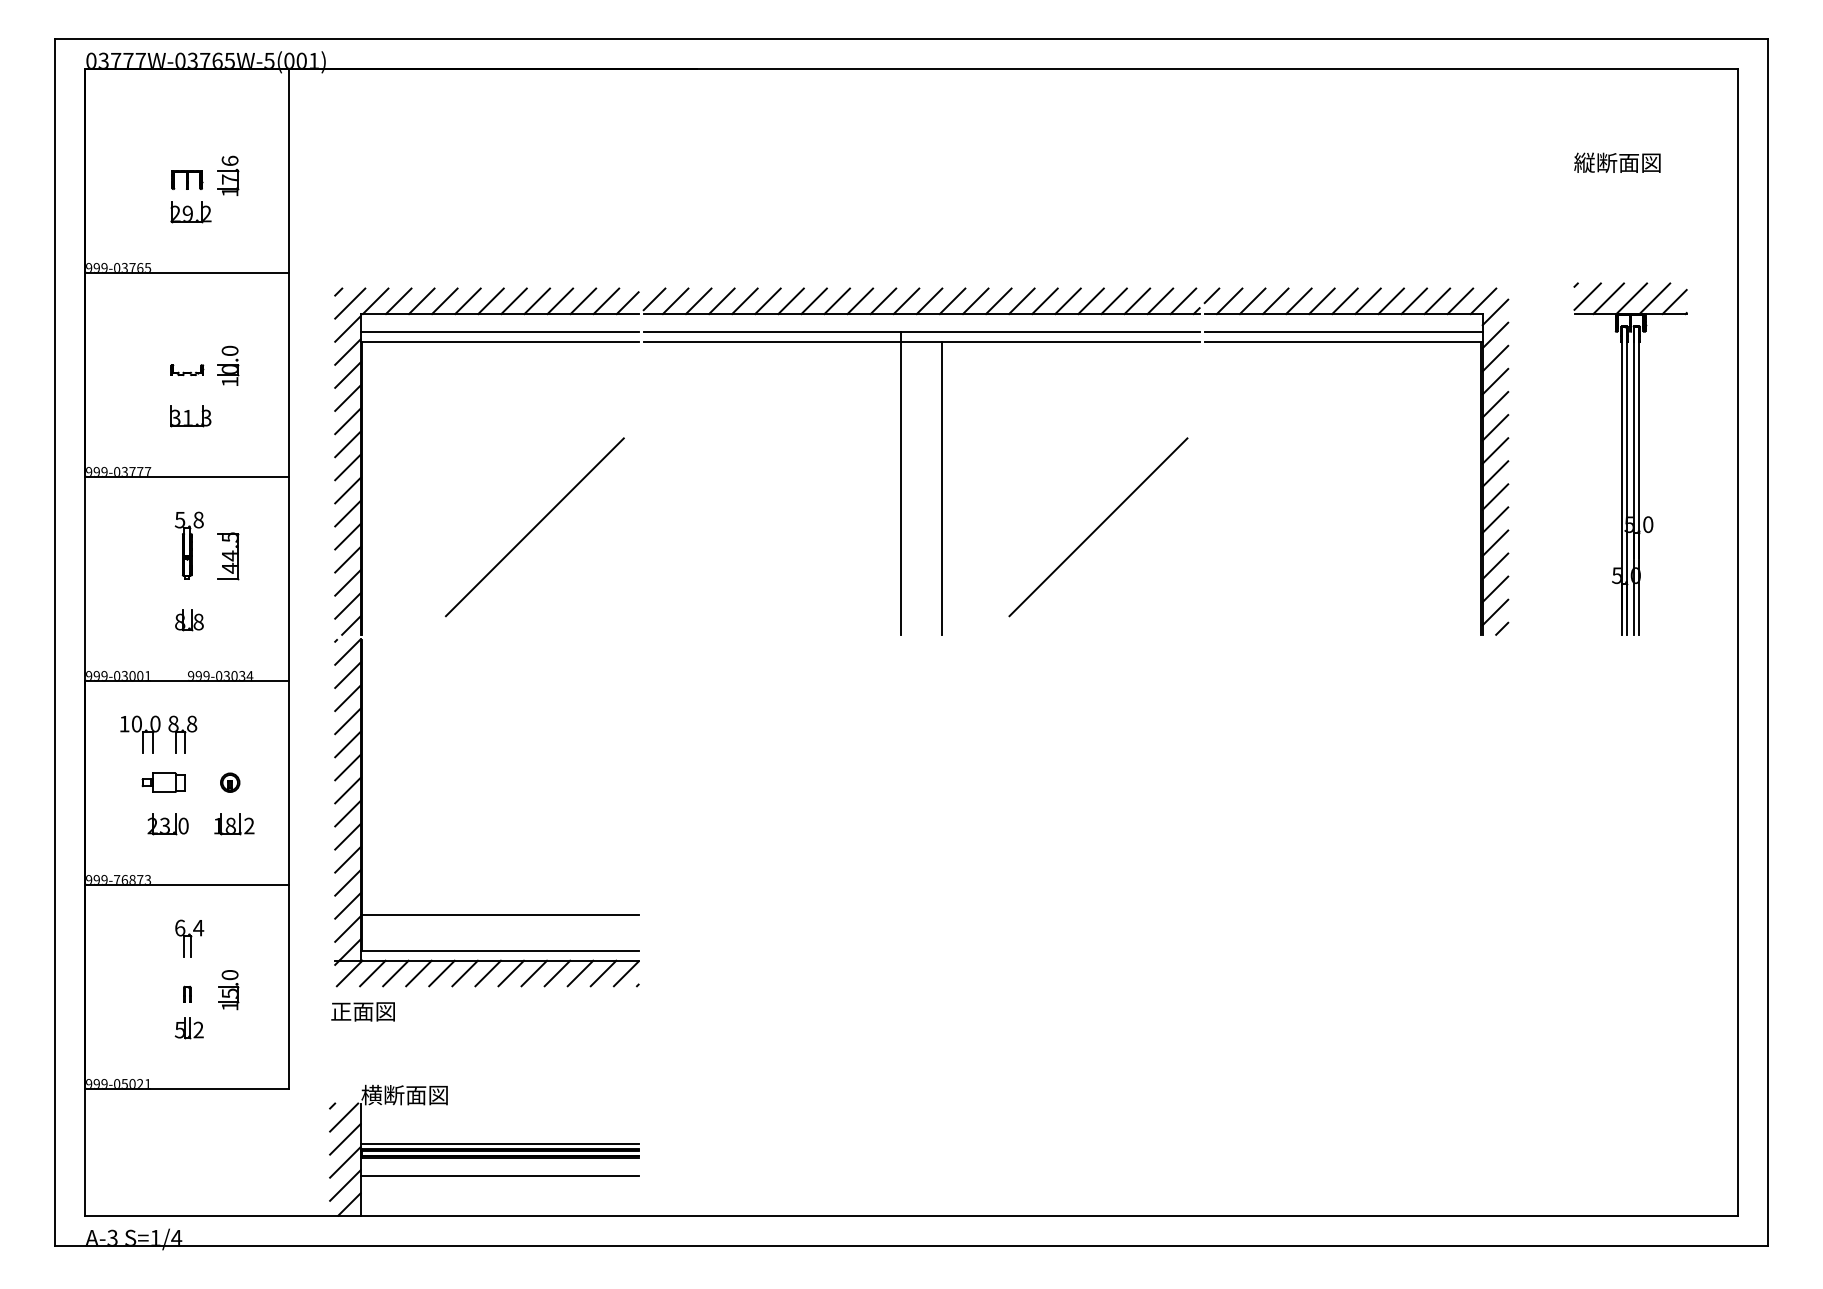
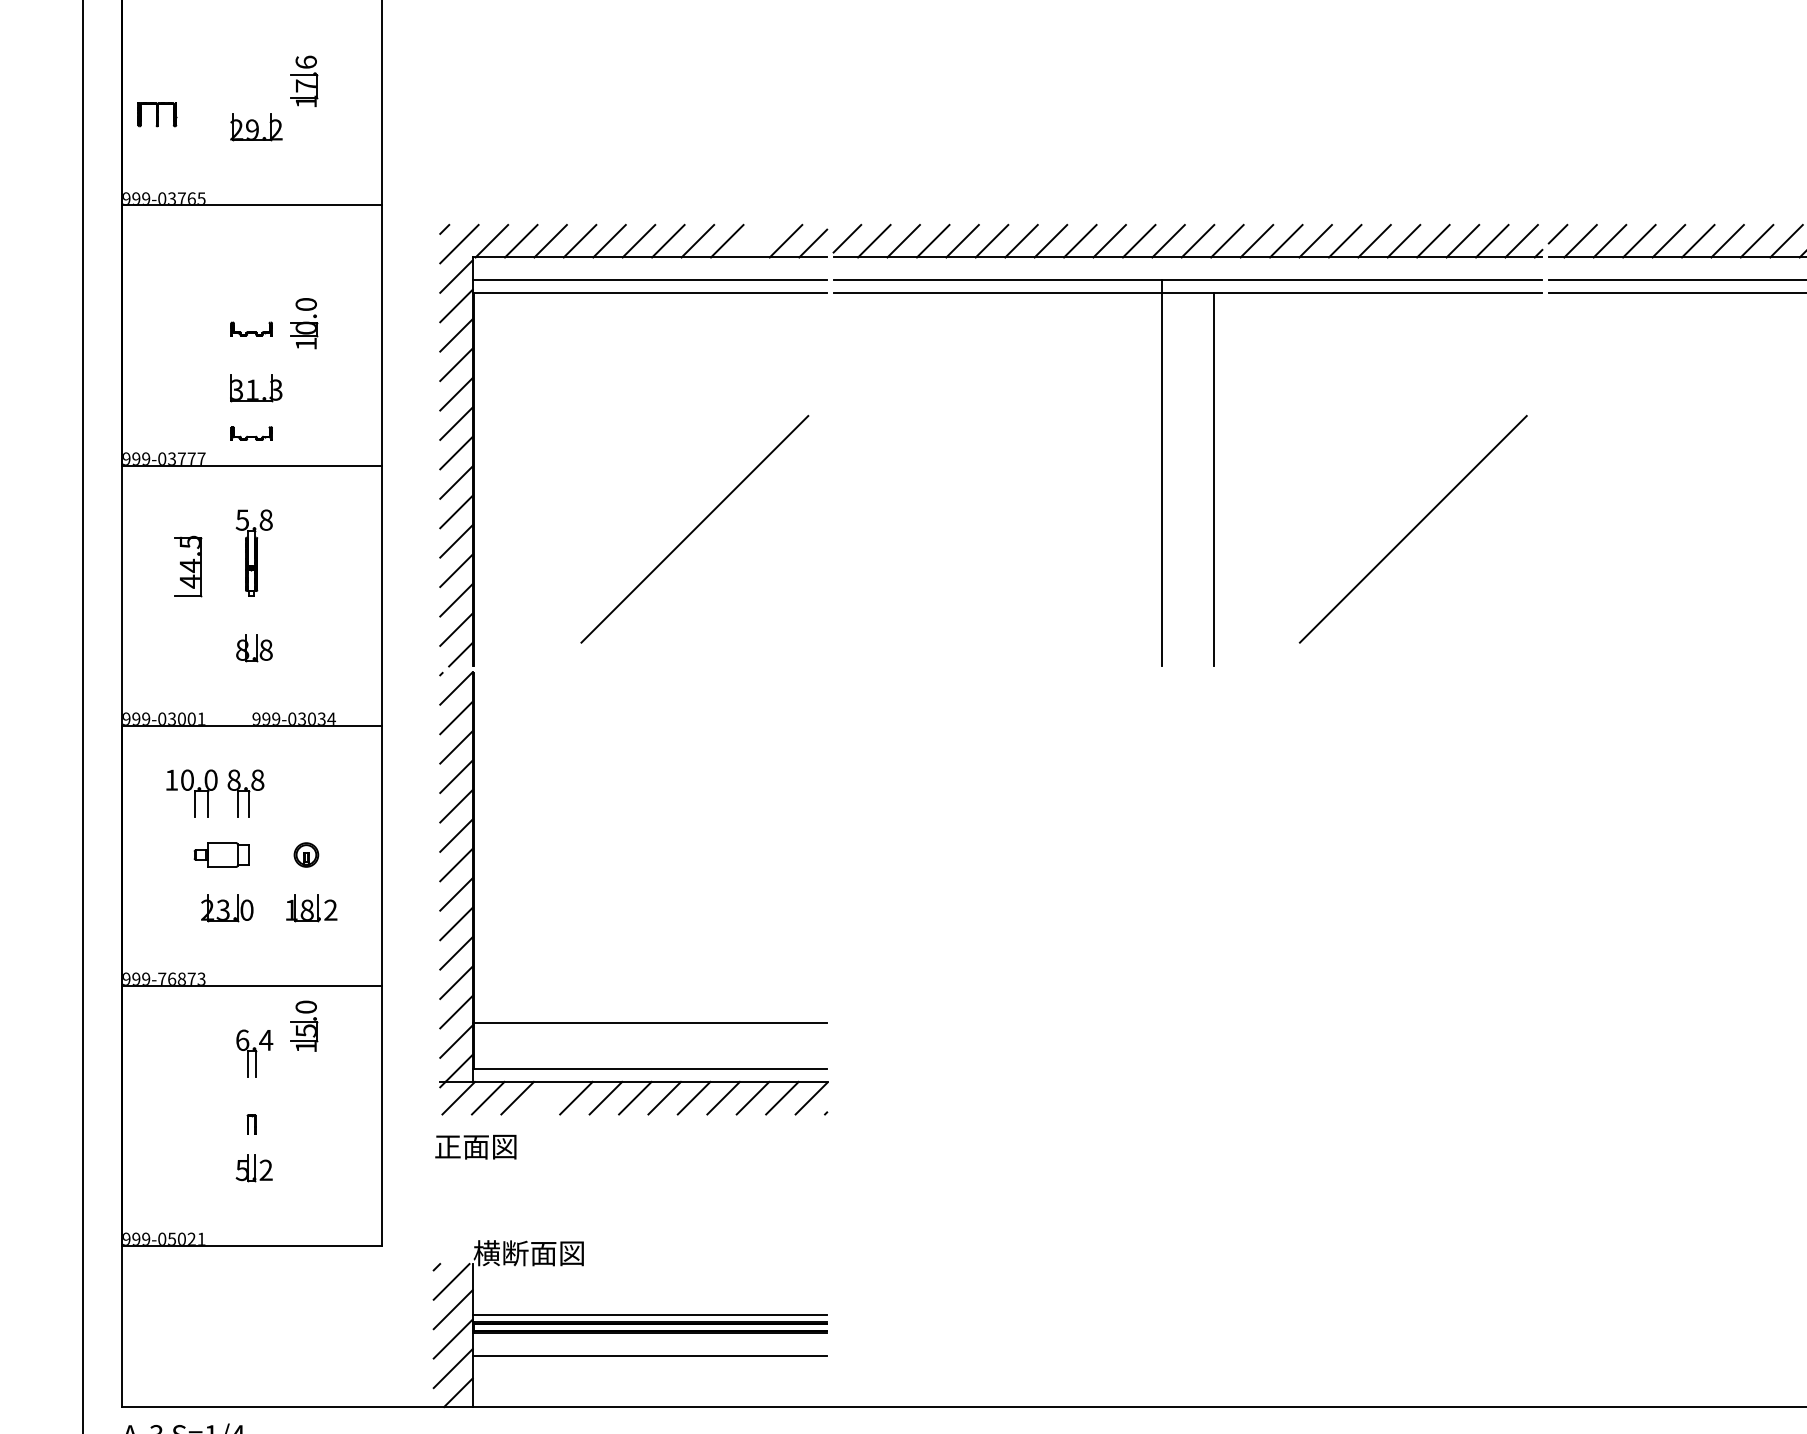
part: (187, 179) -> (157, 113), moved
line: (583, 301) -> (756, 241), removed
part: (187, 452) -> (251, 433), added
part: (228, 556) -> (188, 566), moved
line: (418, 973) -> (546, 1098), removed
part: (228, 990) -> (304, 1026), moved

